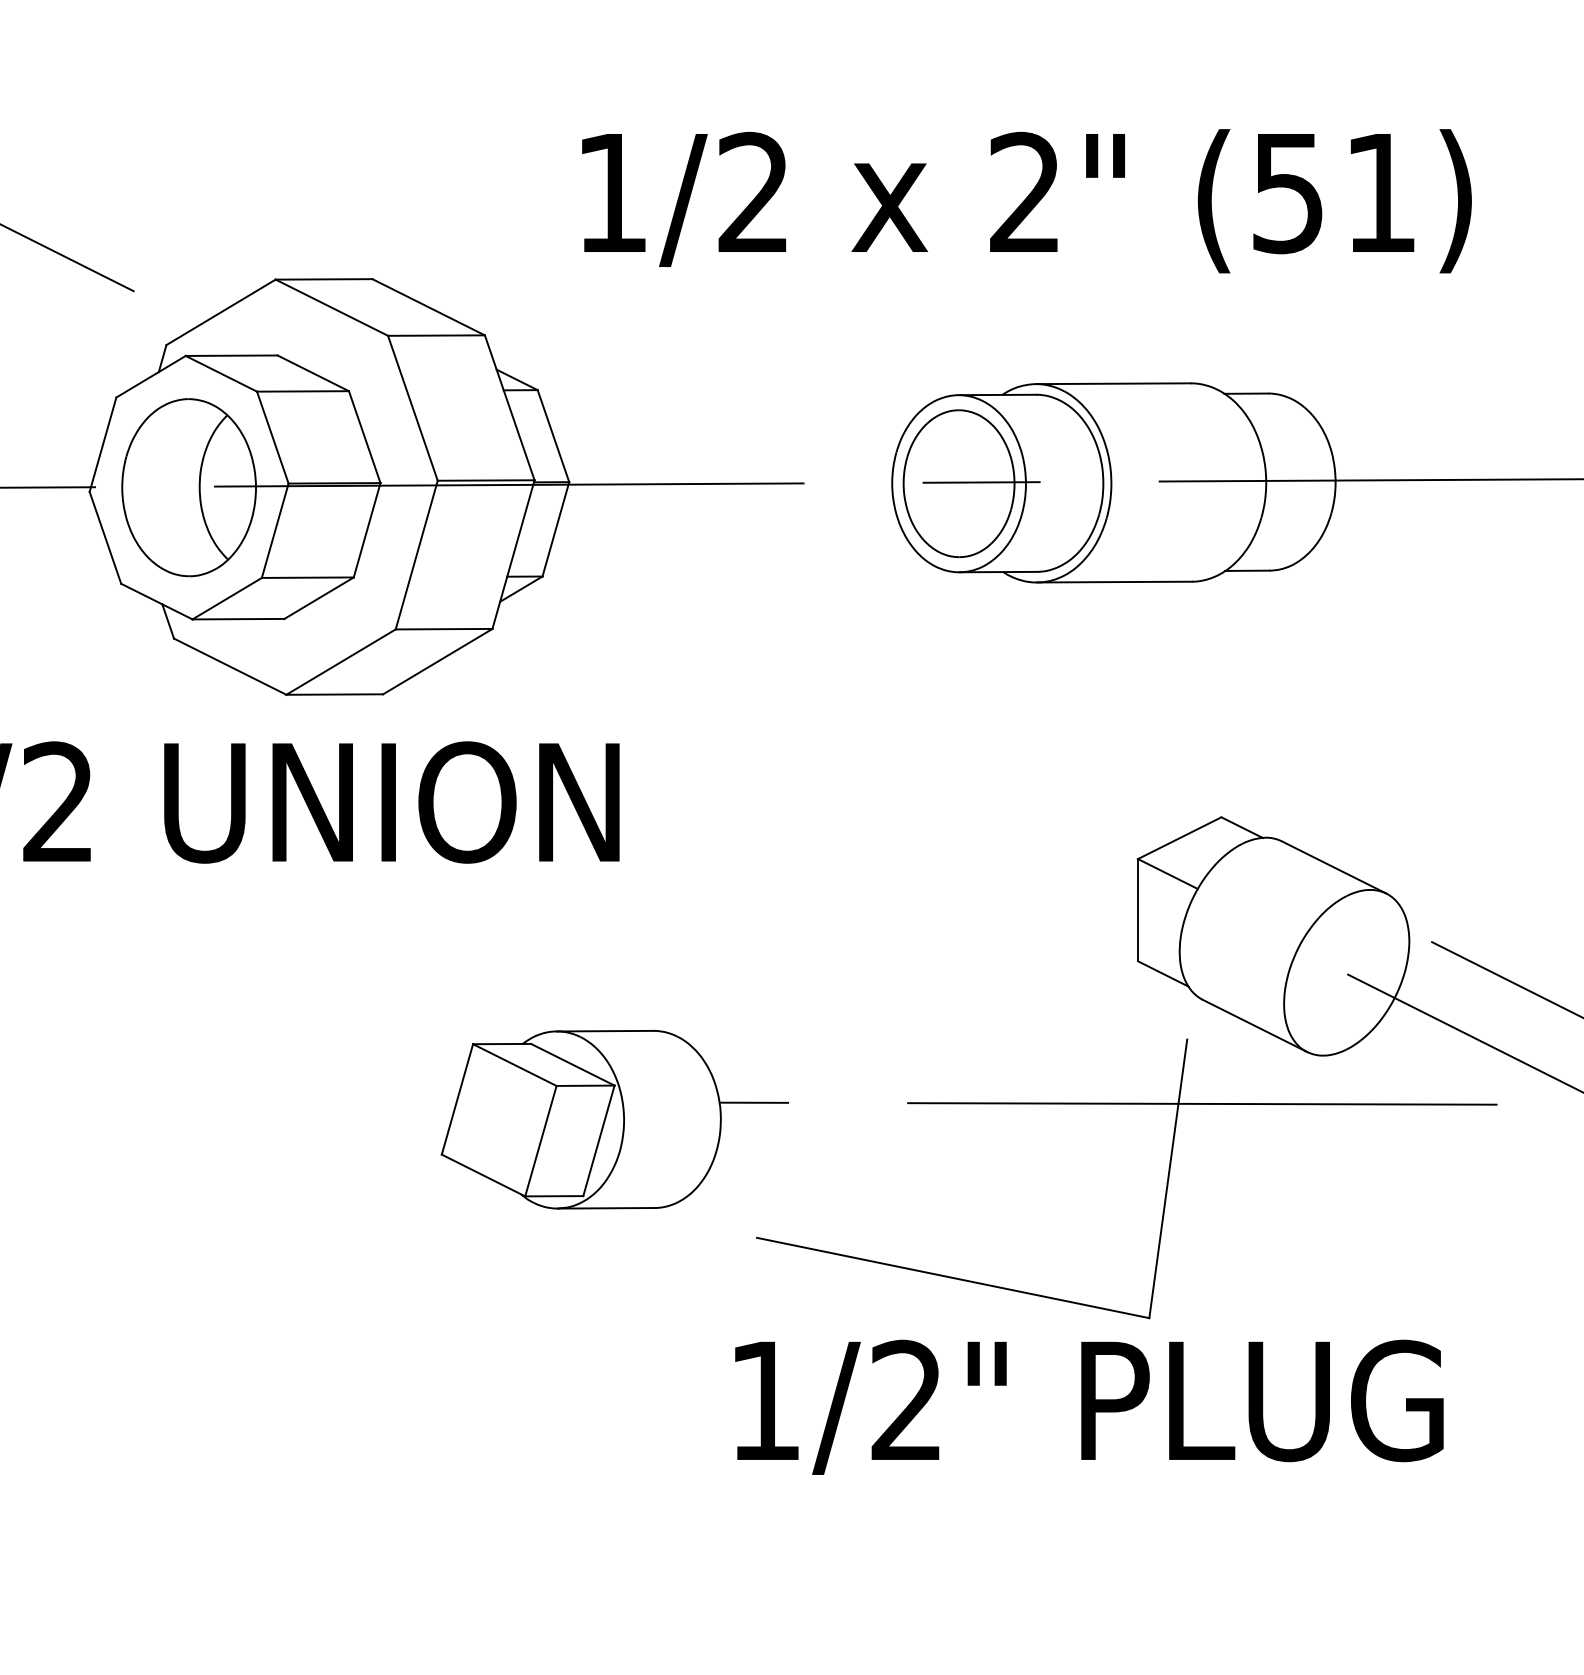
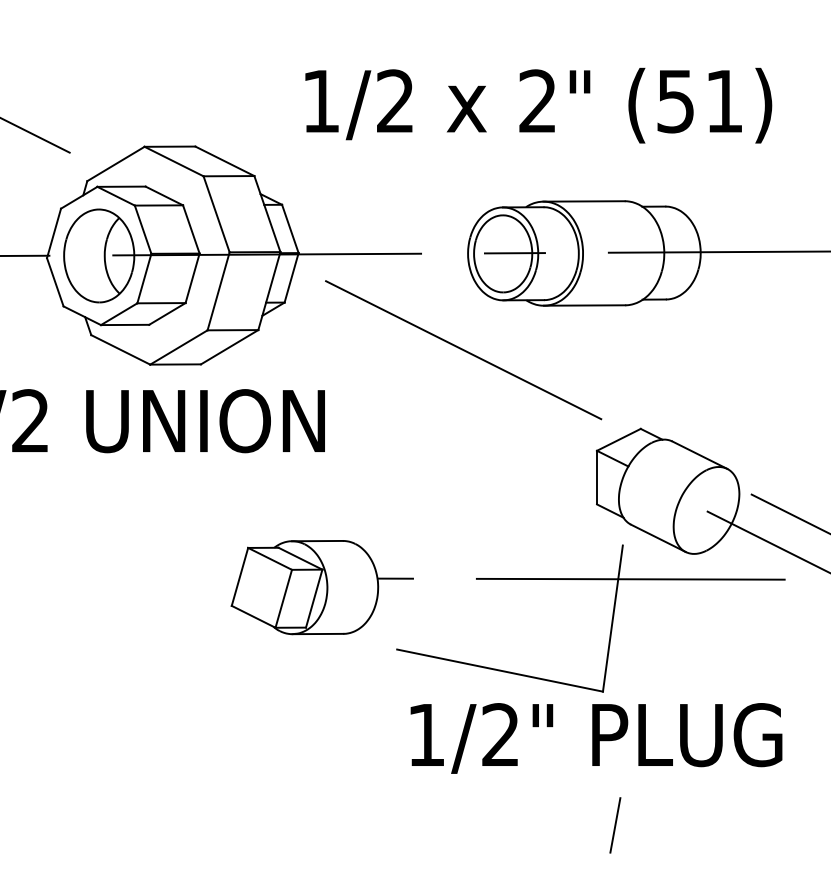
line: (872, 662) -> (457, 347), added
text: (1089, 1407) -> (596, 738), moved
line: (1173, 1573) -> (615, 825), added

